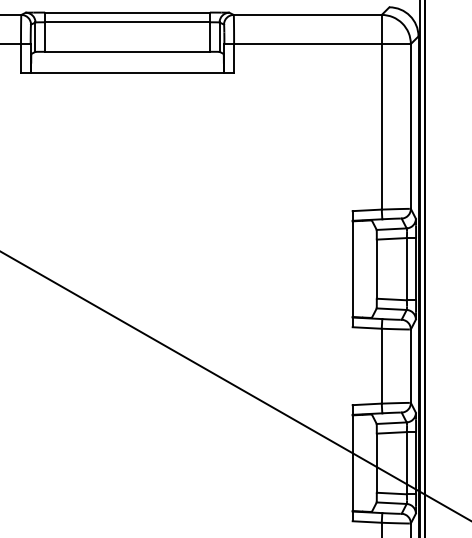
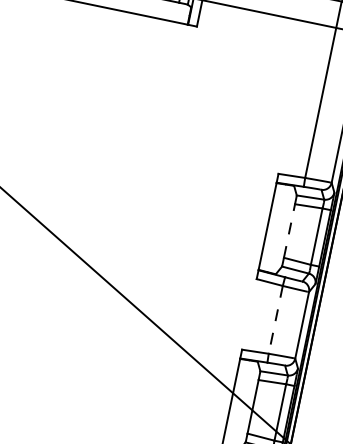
line: (376, 269) -> (289, 231), solid -> dashed
line: (381, 366) -> (275, 320), solid -> dashed

